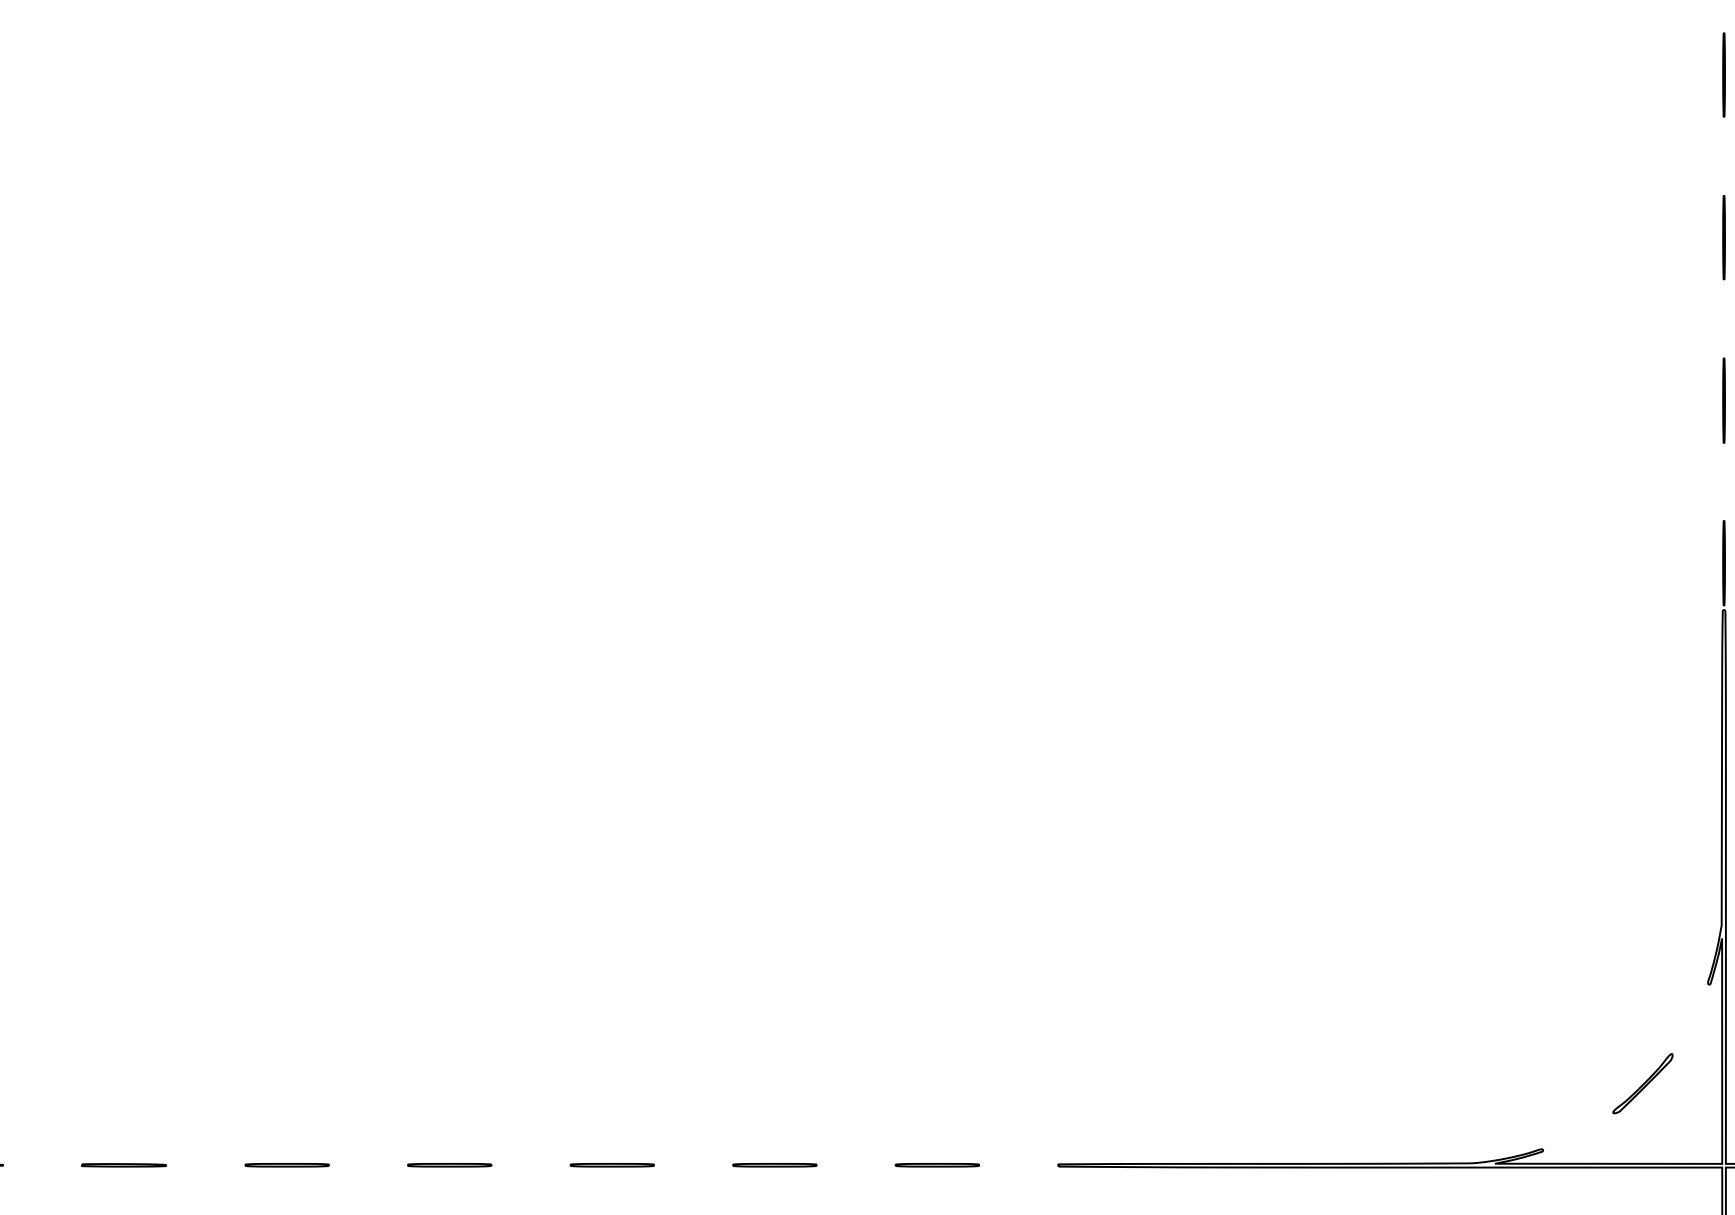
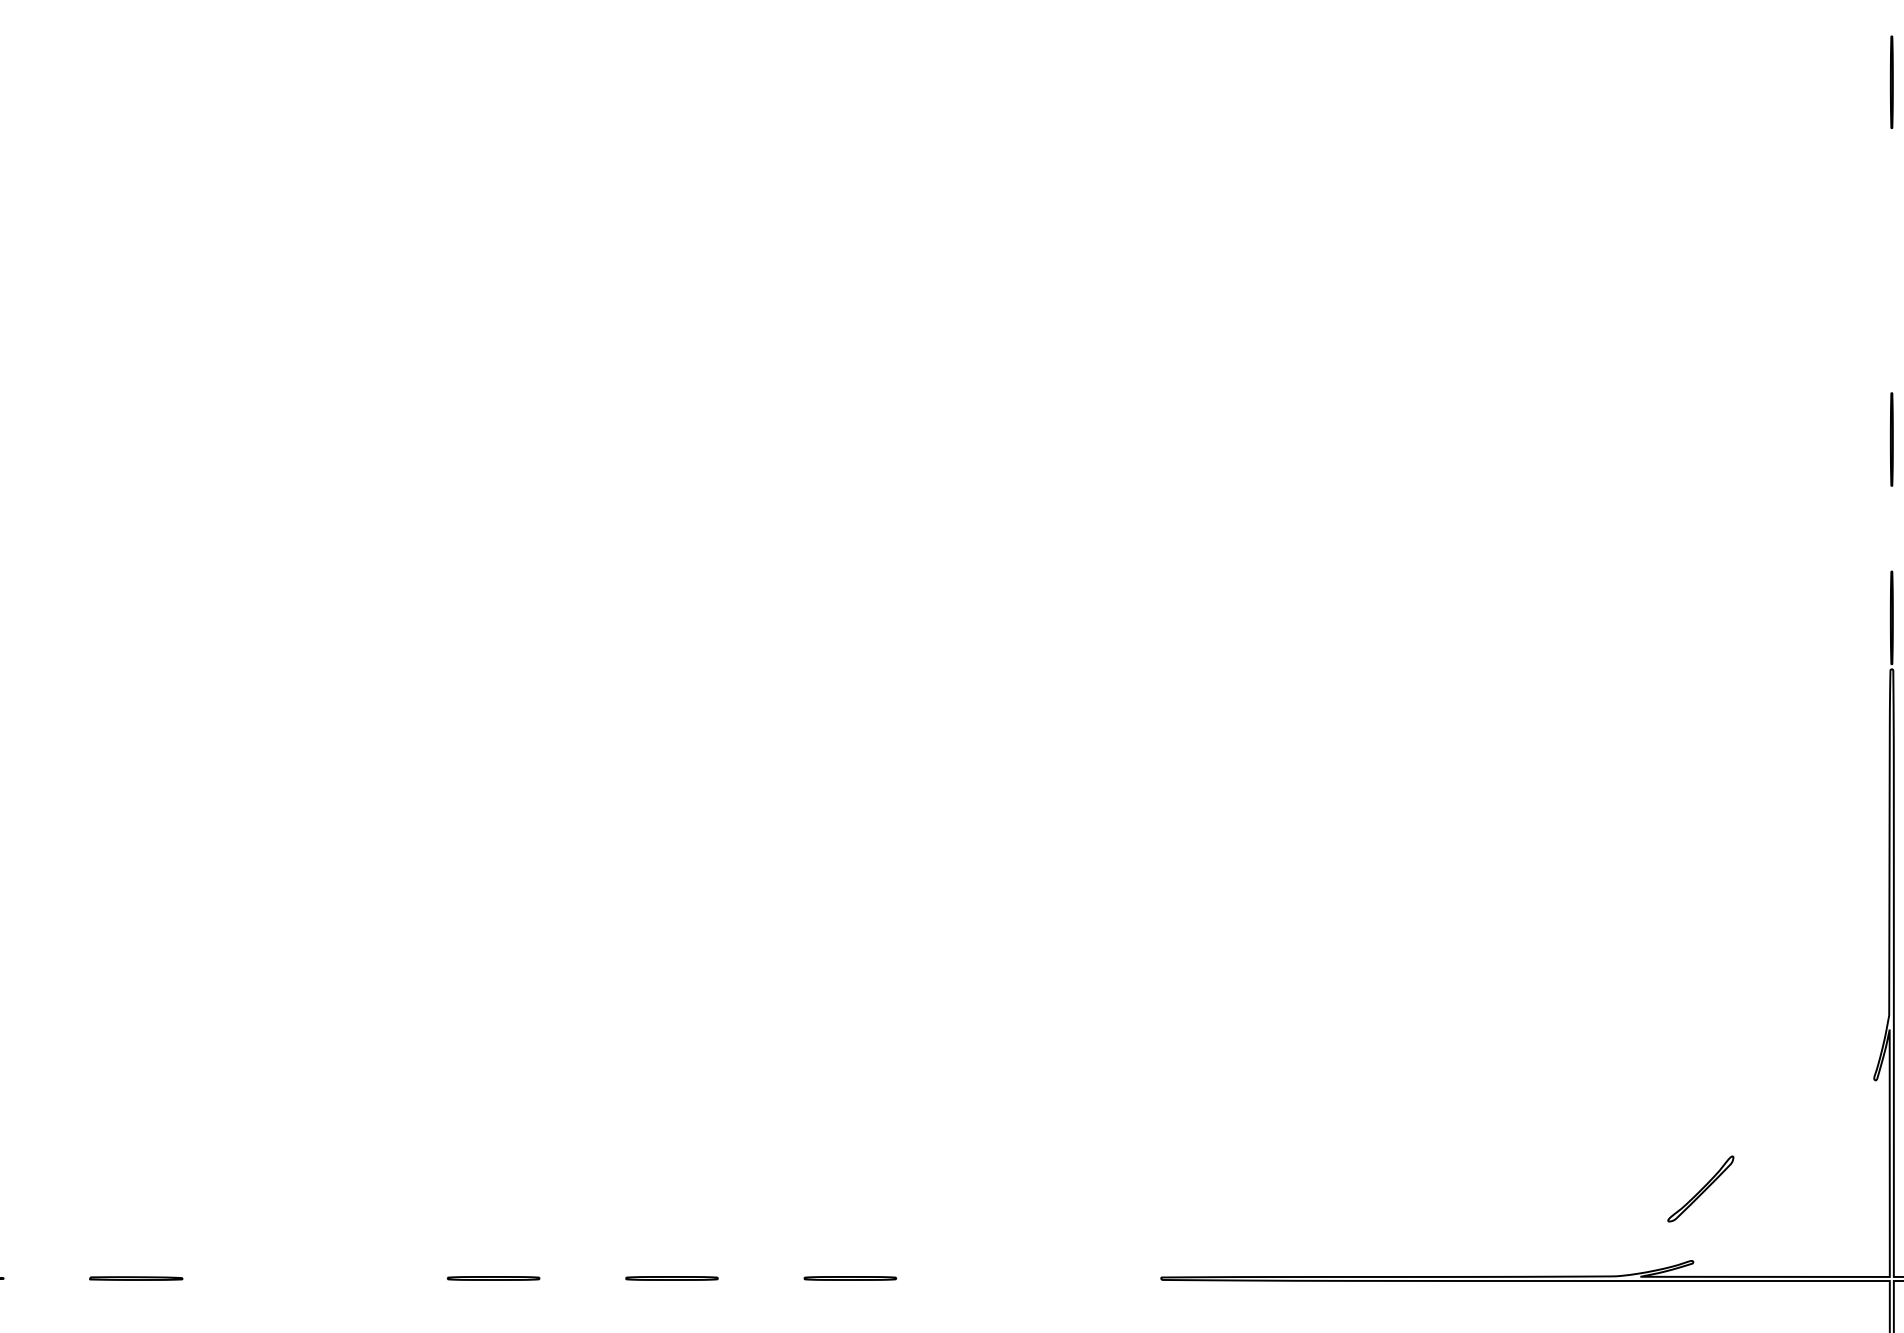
line: (1723, 237) -> (1891, 260), removed
part: (1642, 1083) -> (1700, 1188), moved
line: (286, 1164) -> (314, 1277), removed
line: (937, 1164) -> (1028, 1277), removed

